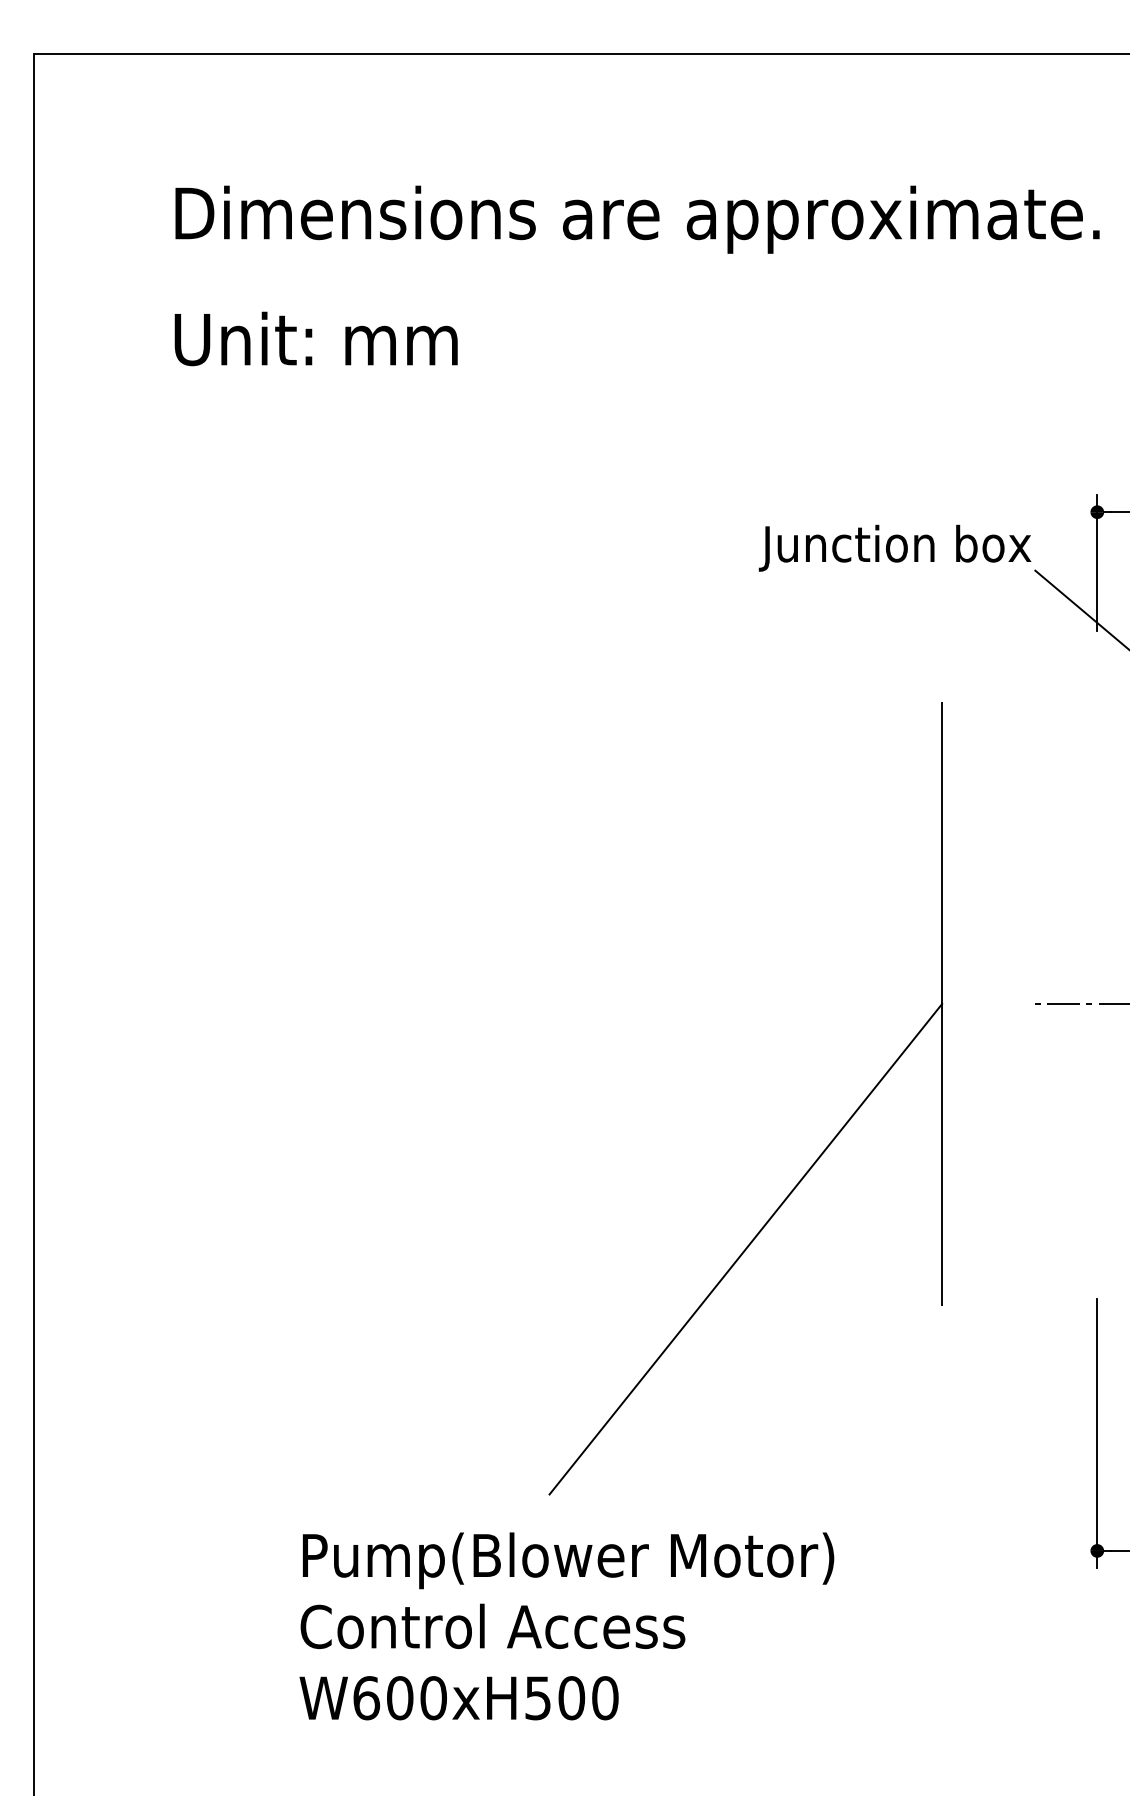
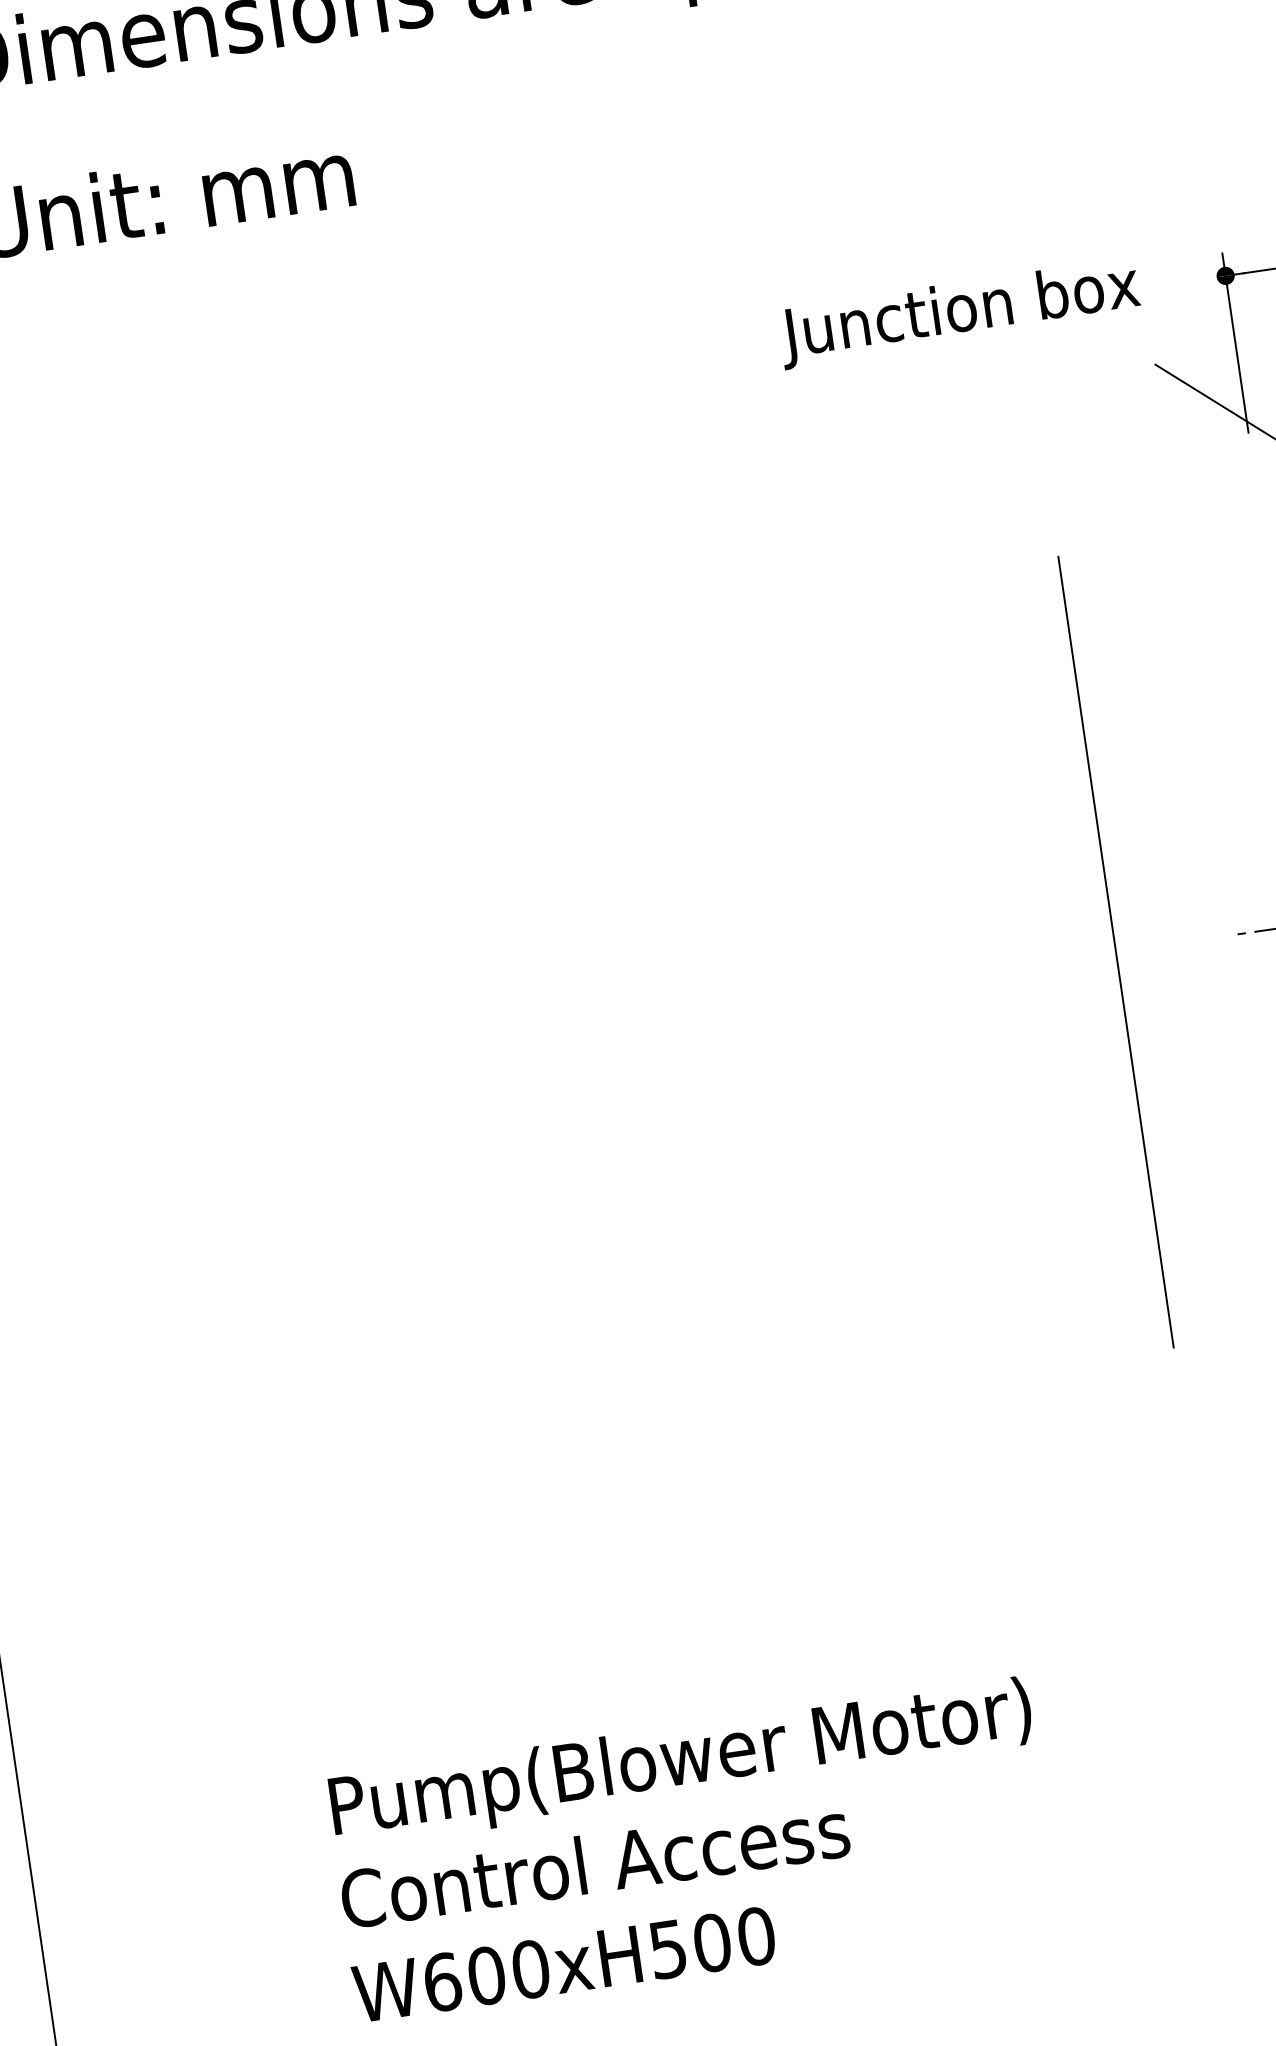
text: (894, 547) -> (958, 312), moved
line: (745, 1248) -> (904, 1311), removed
text: (566, 1626) -> (691, 1849), moved

